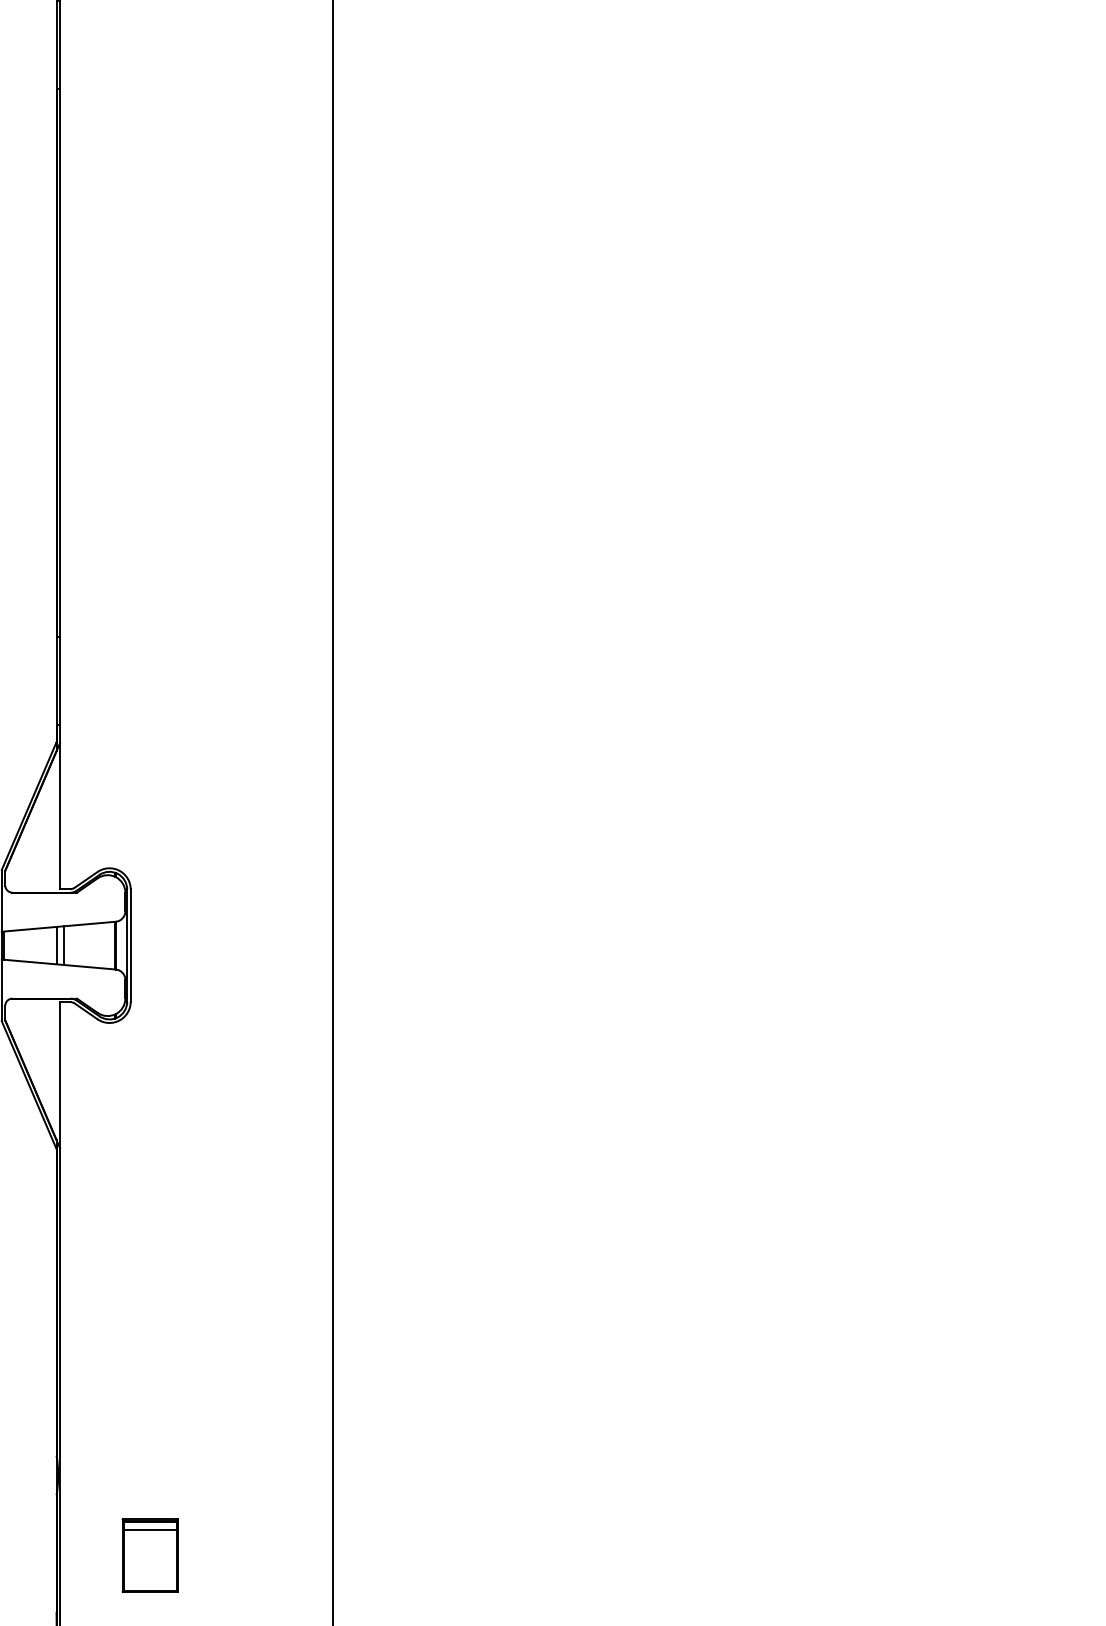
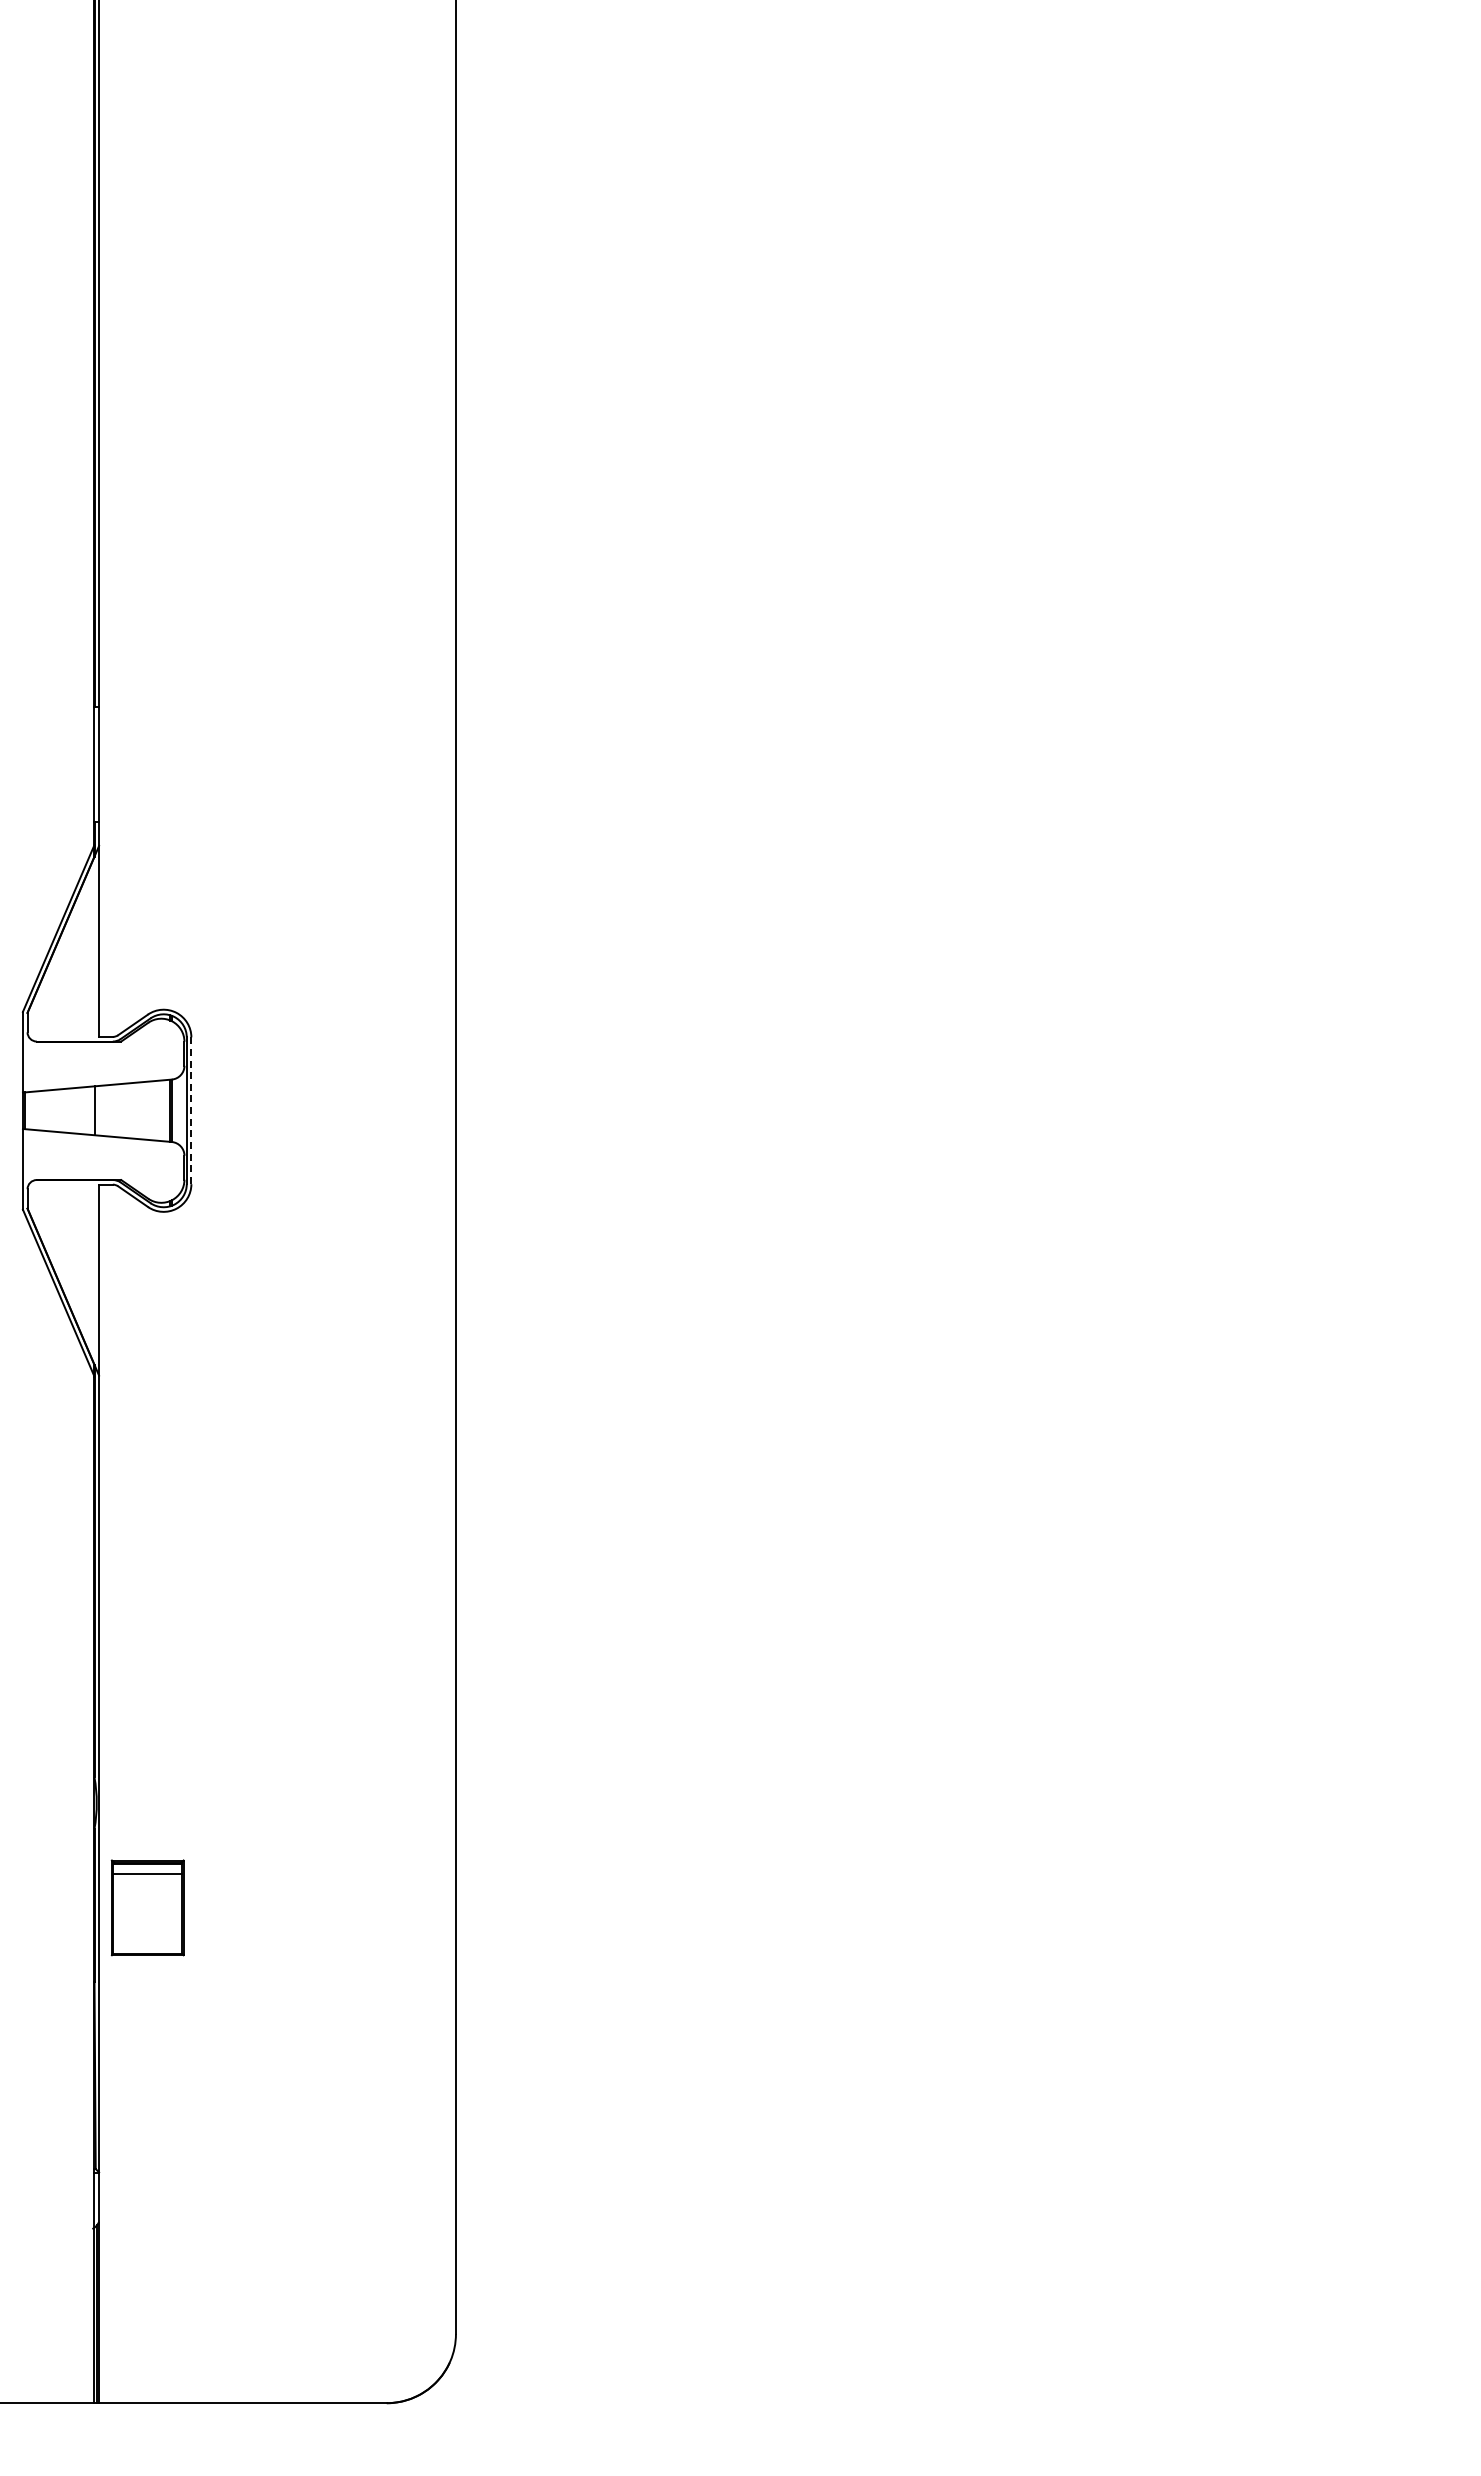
line: (63, 945) -> (103, 1110), removed
line: (130, 946) -> (191, 1111), solid -> dashed
part: (149, 1555) -> (147, 1907), moved

